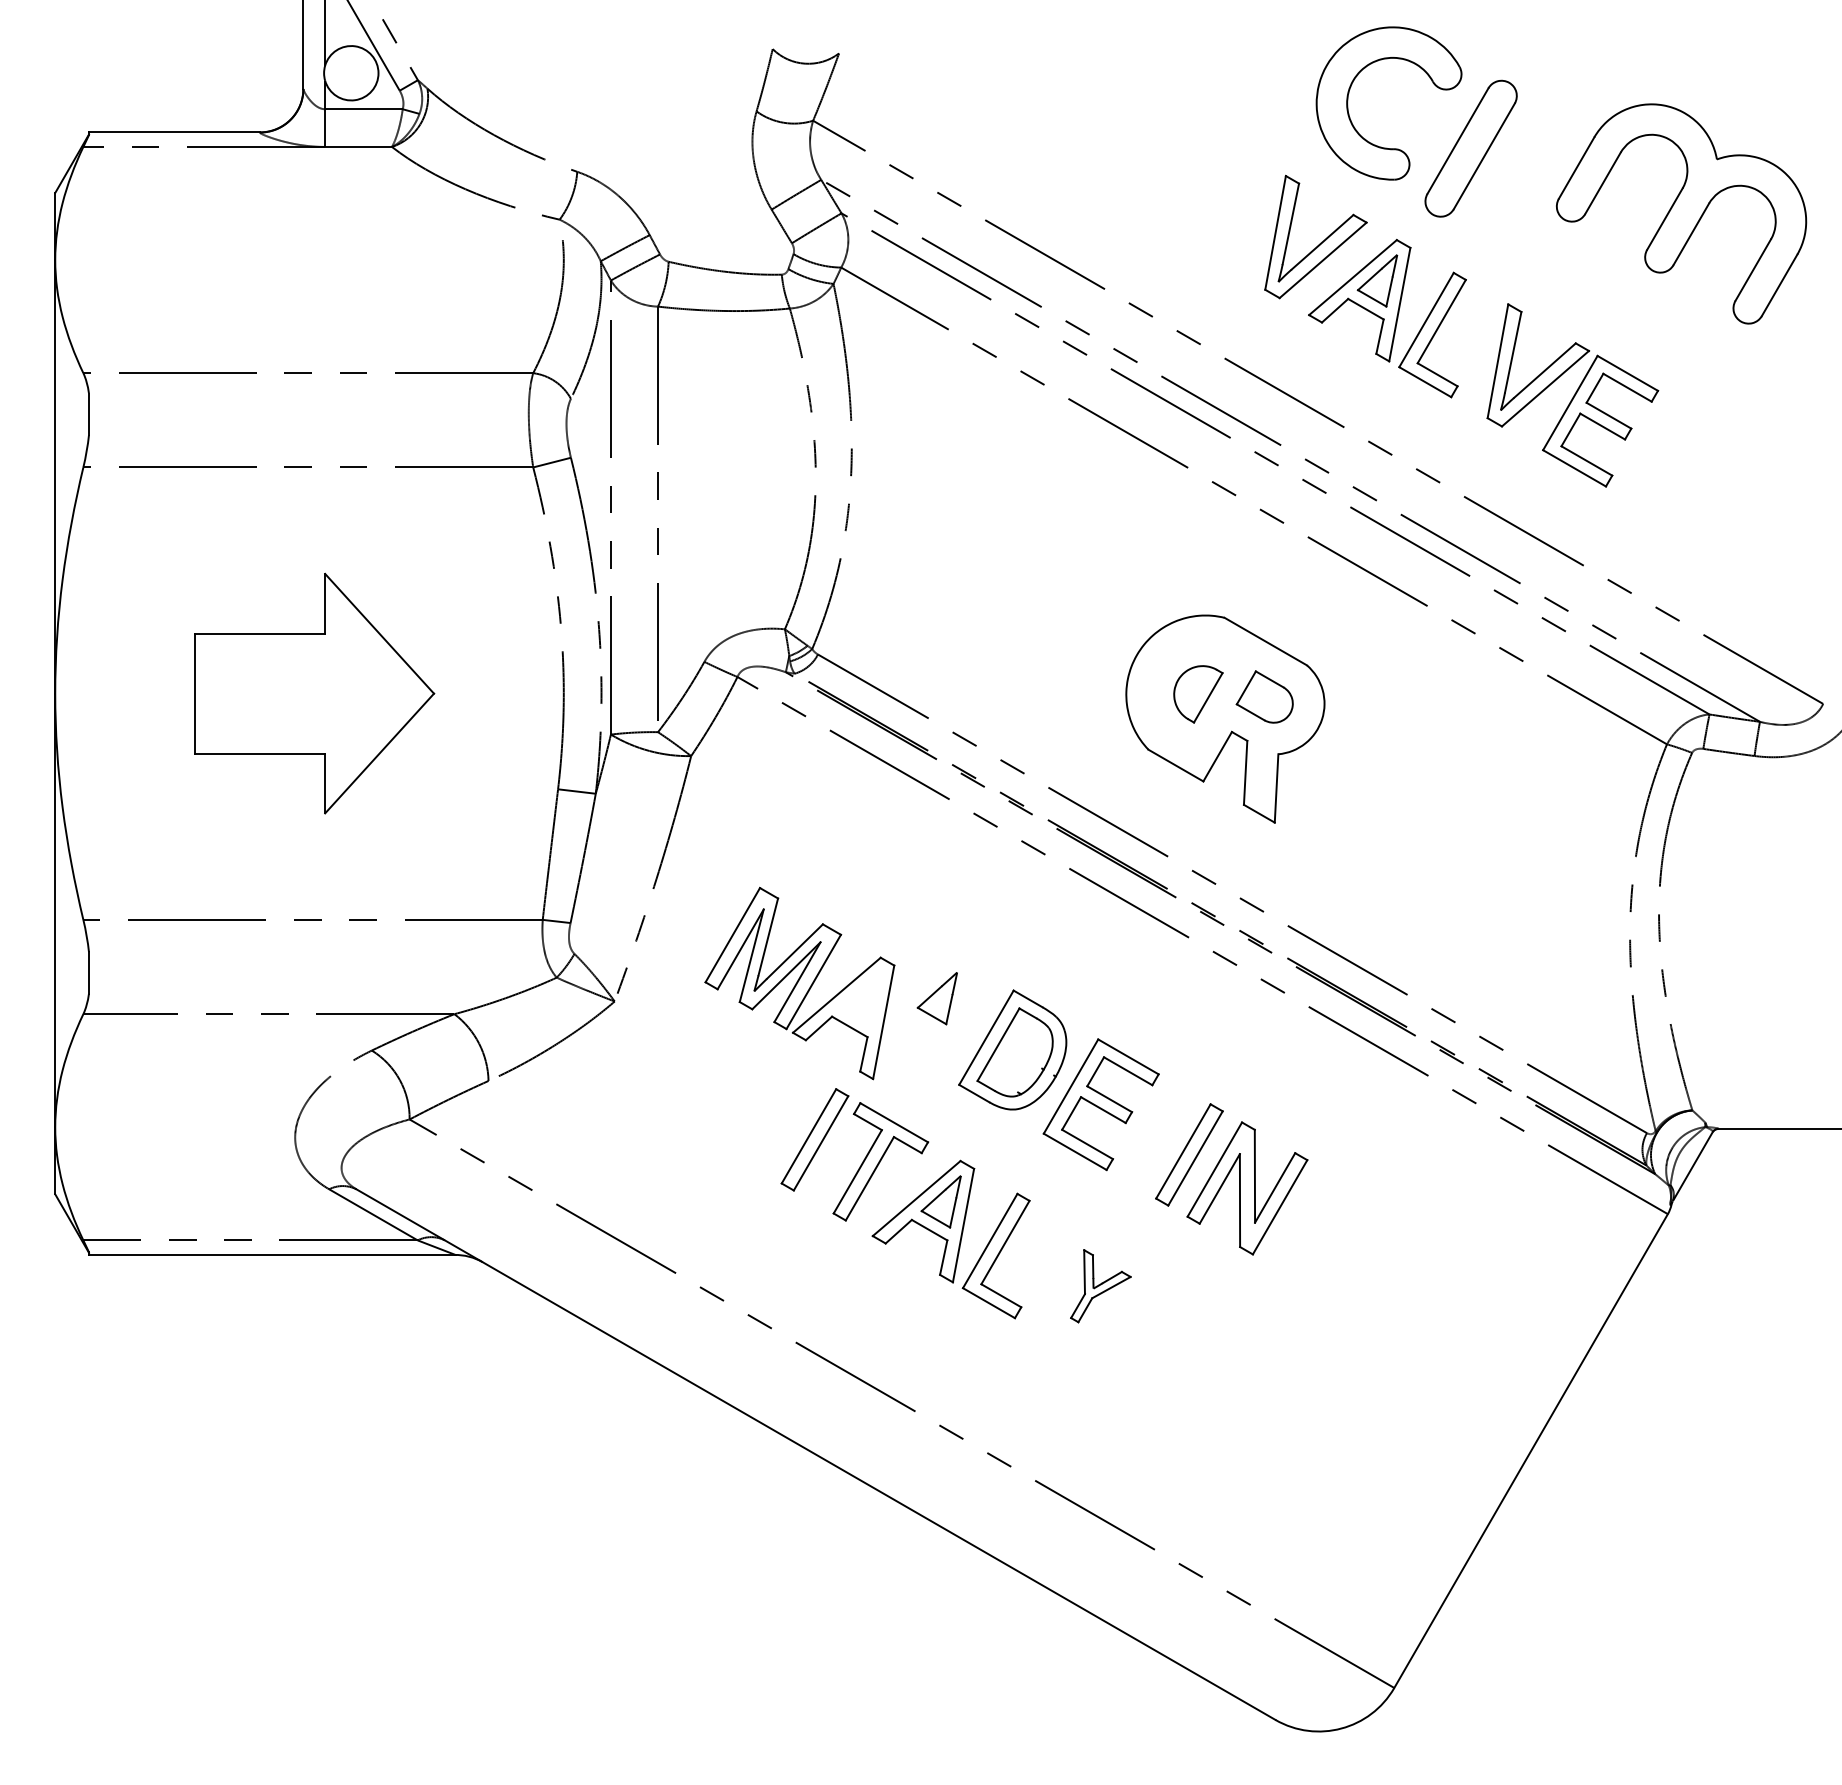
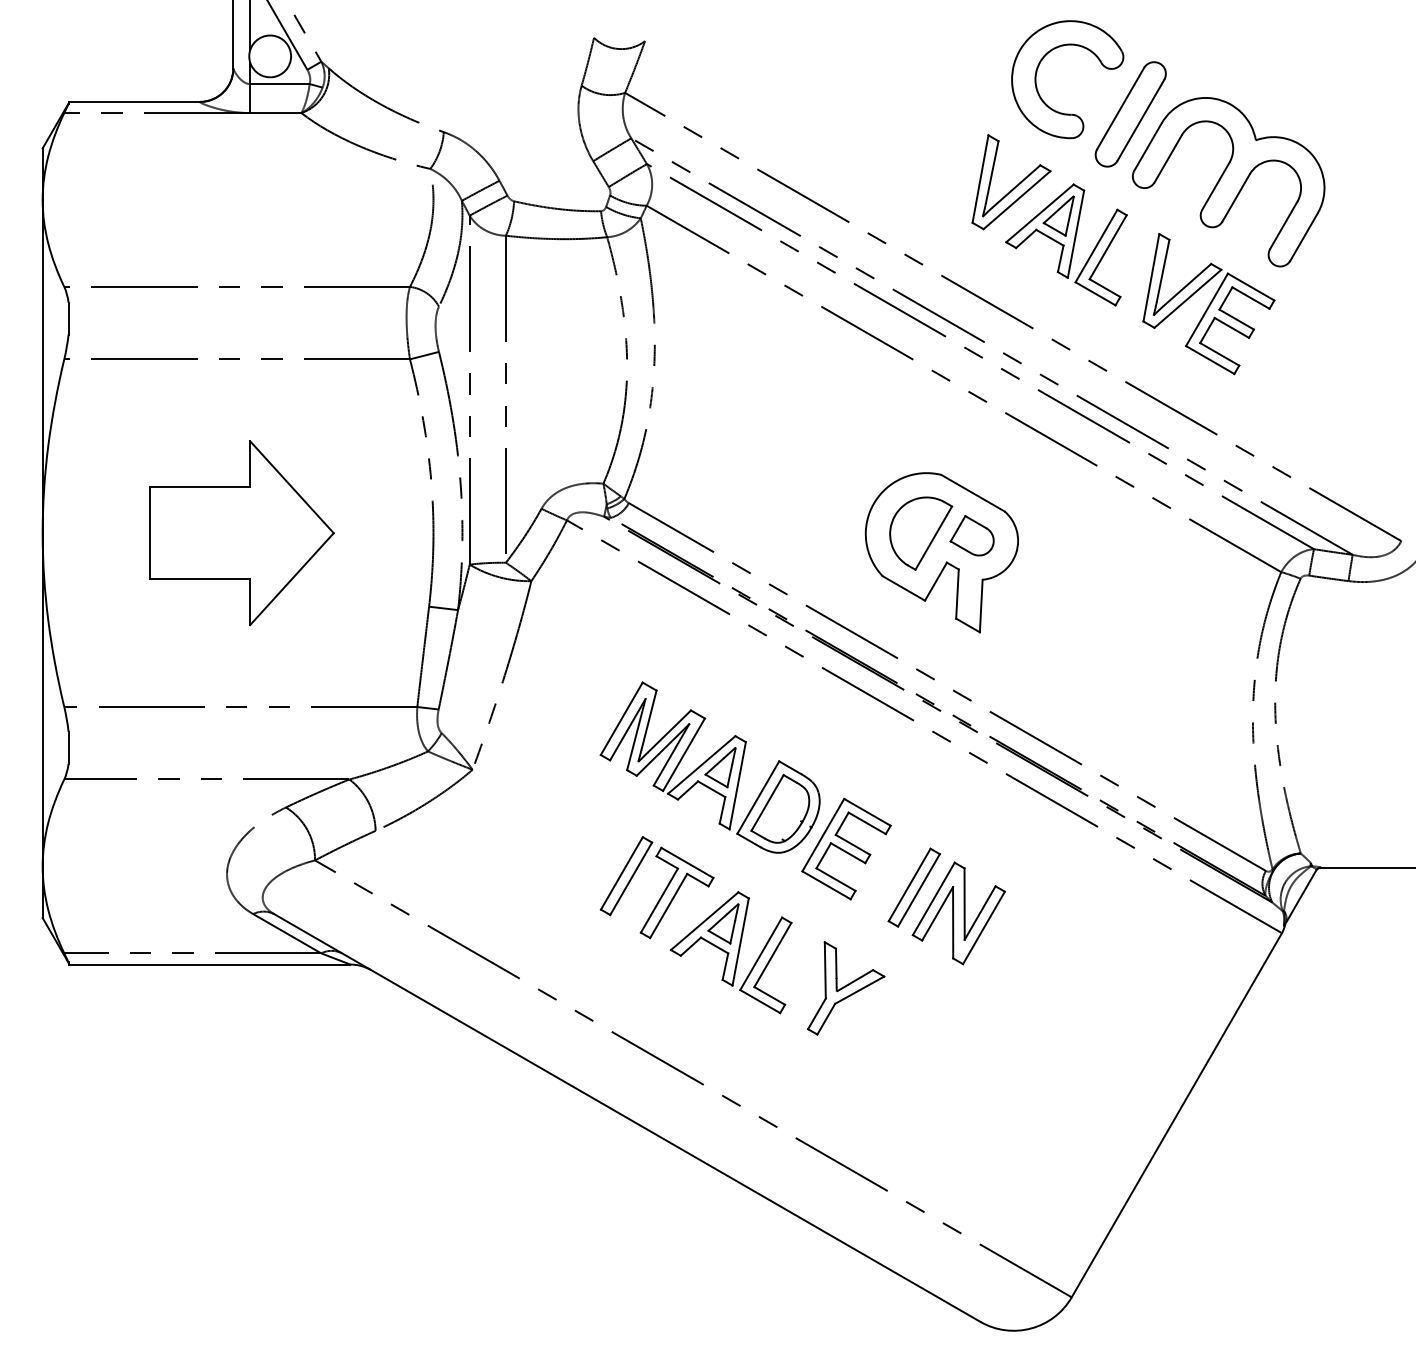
part: (1681, 213) -> (1228, 181), moved
part: (1198, 694) -> (921, 533), size x1.67
part: (799, 983) -> (673, 755), moved
part: (1100, 1286) -> (845, 988), size x1.67

